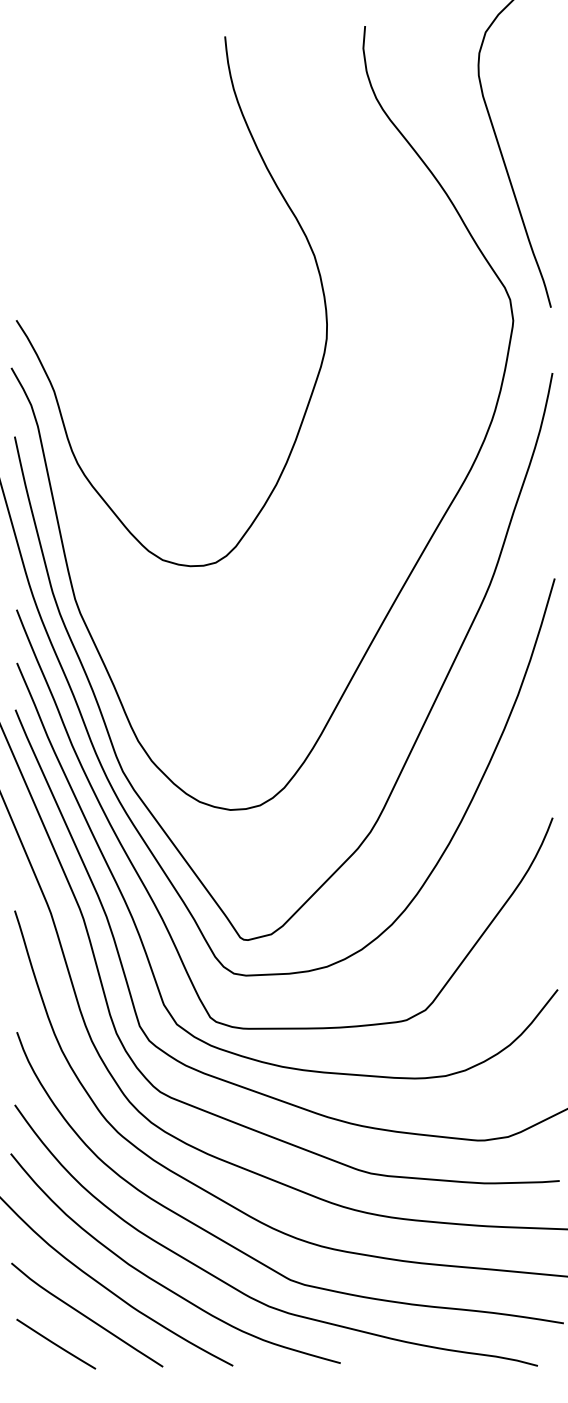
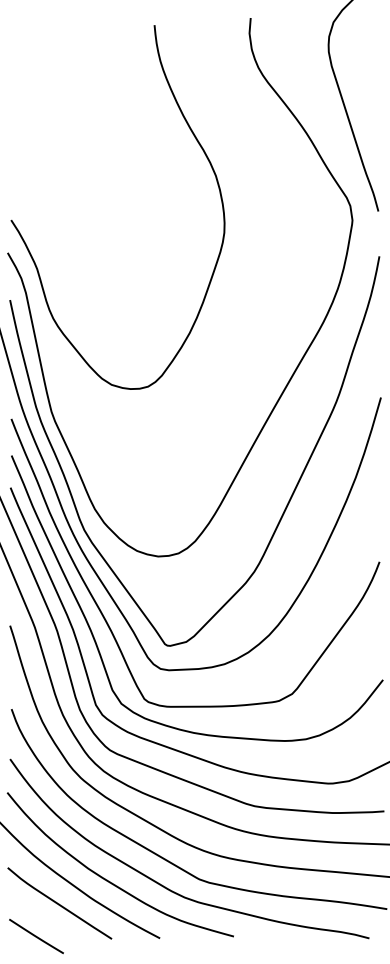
line: (56, 1344) -> (36, 936), moved

